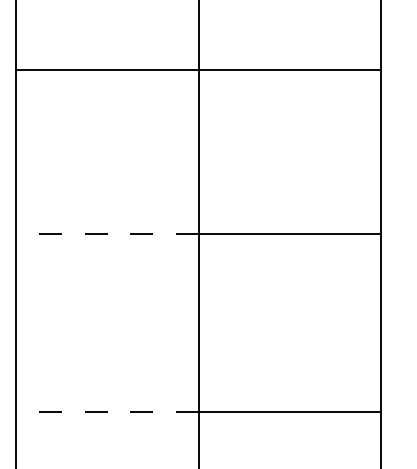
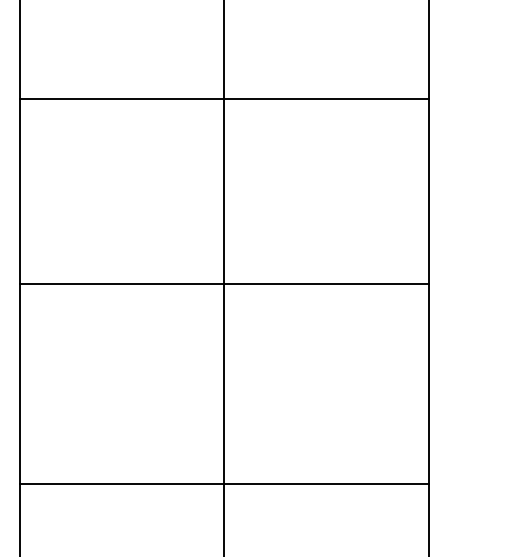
line: (107, 234) -> (121, 283), dashed -> solid
line: (107, 412) -> (121, 483), dashed -> solid

